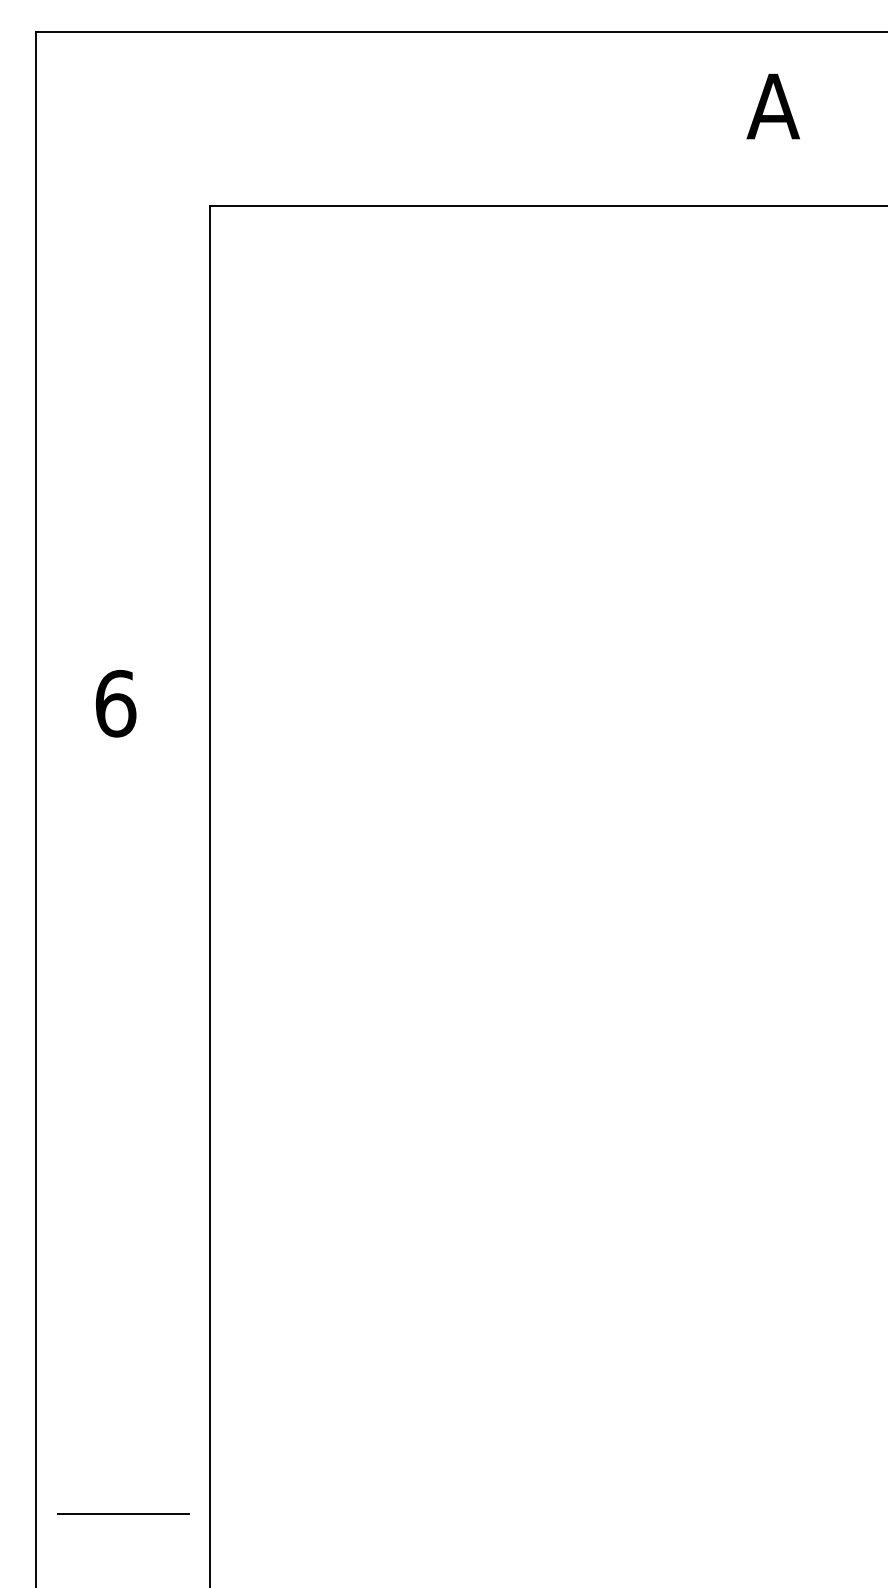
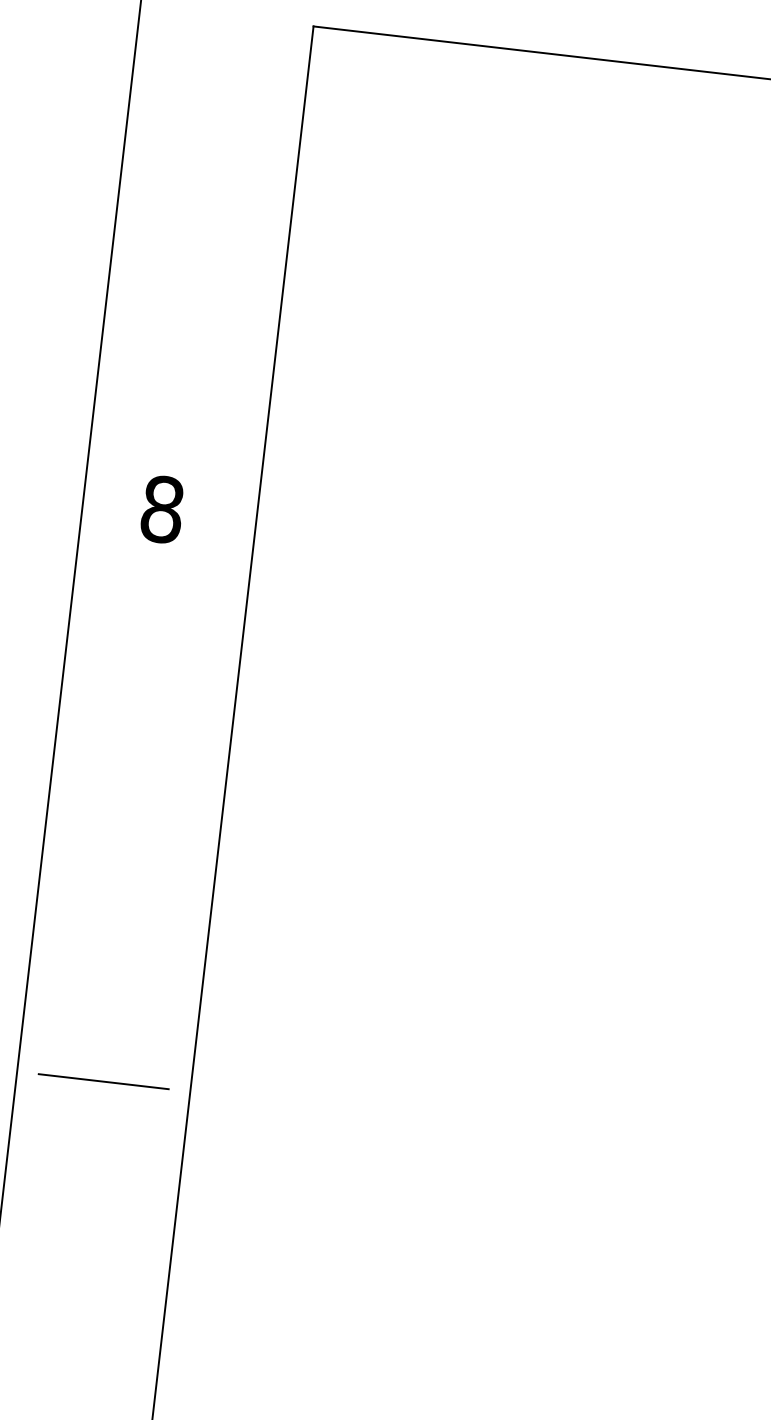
text: (115, 703) -> (162, 509), 6 -> 8
line: (123, 1513) -> (104, 1081), moved

